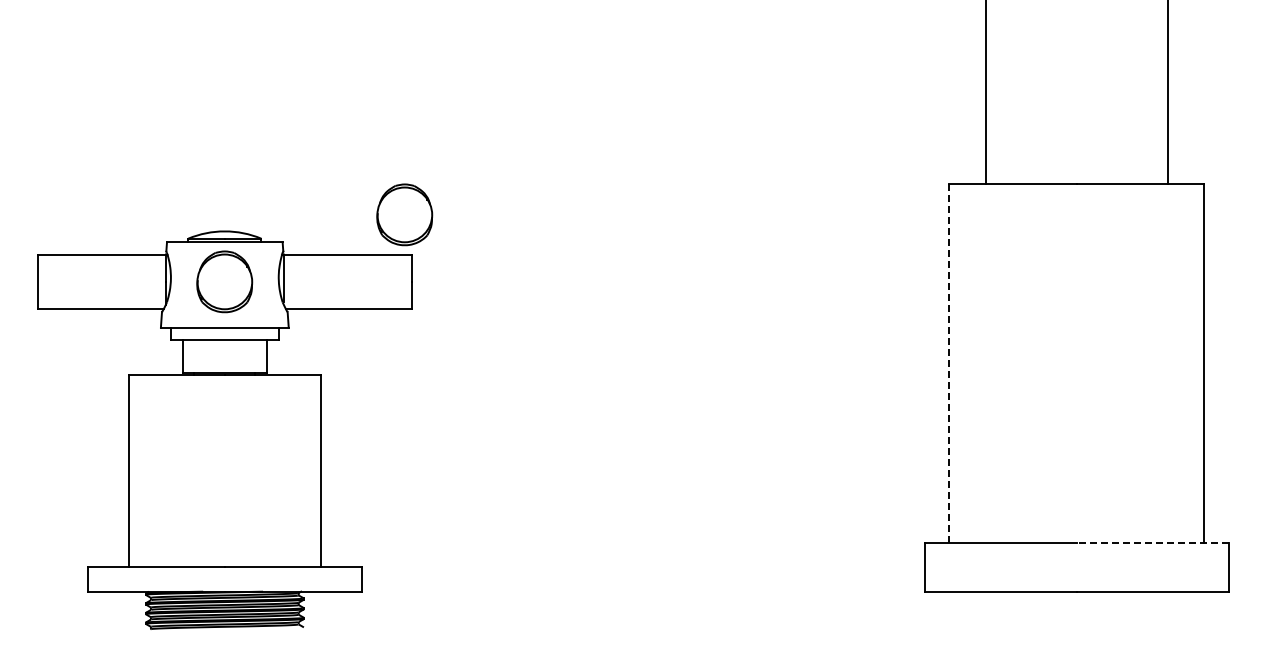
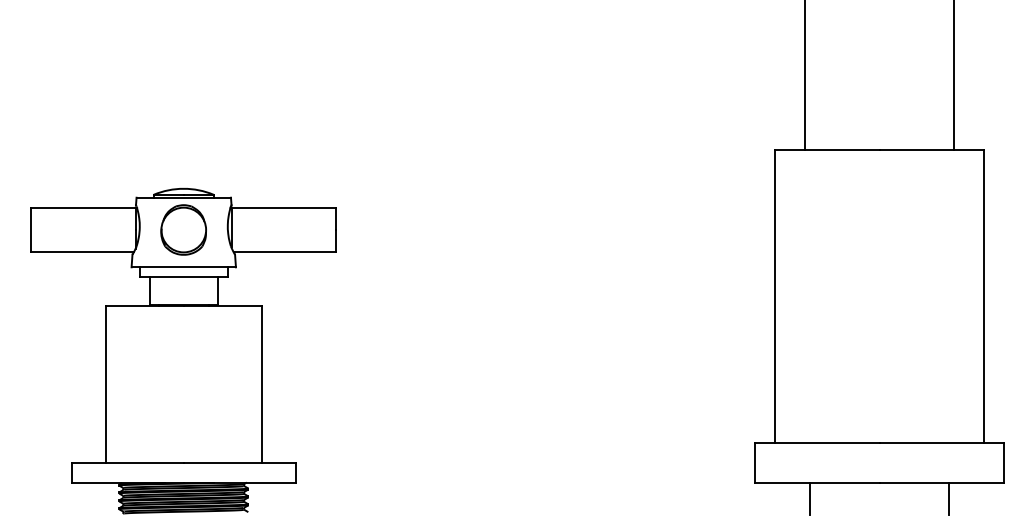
part: (404, 214) -> (330, 174), removed
line: (949, 363) -> (775, 296), dashed -> solid
line: (1152, 542) -> (941, 442), dashed -> solid
line: (992, 611) -> (810, 499), added
line: (1161, 611) -> (948, 499), added

